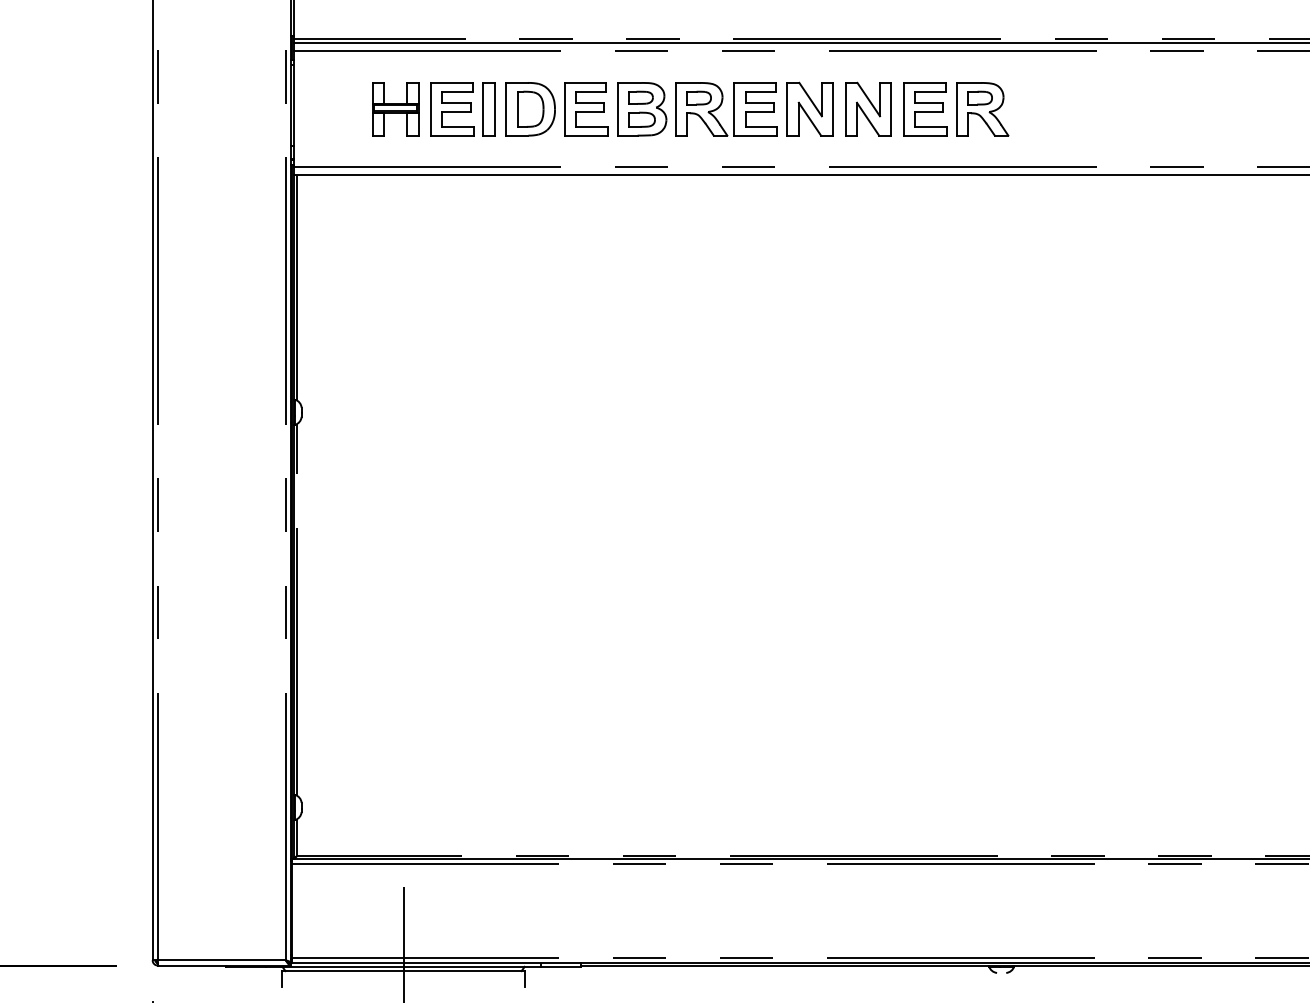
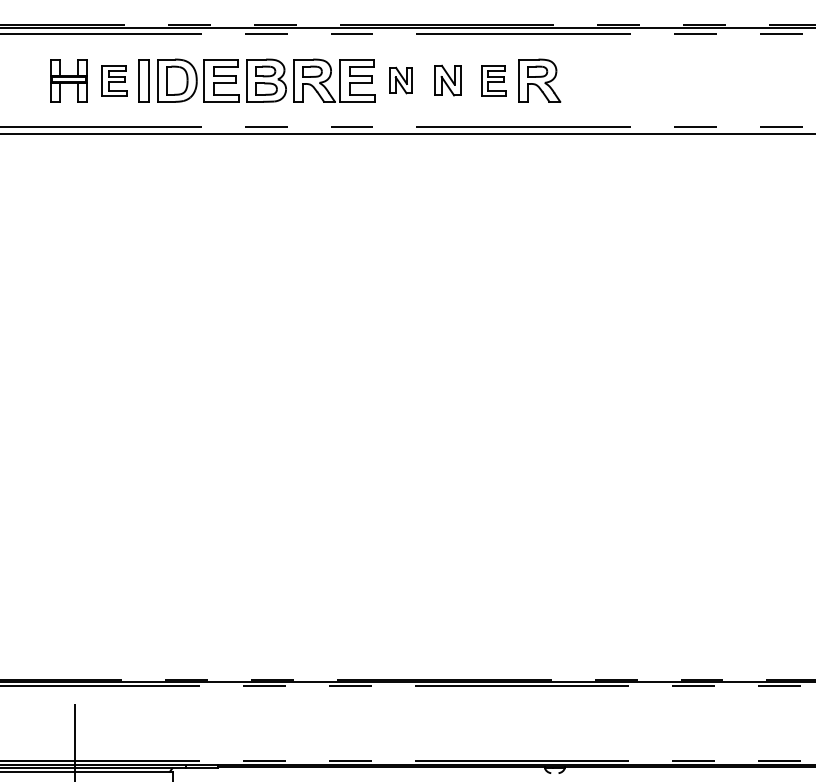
part: (809, 108) -> (400, 80), size x0.6
part: (868, 108) -> (448, 80), size x0.7
part: (452, 109) -> (114, 80), size x0.7
part: (925, 109) -> (493, 80), size x0.7

